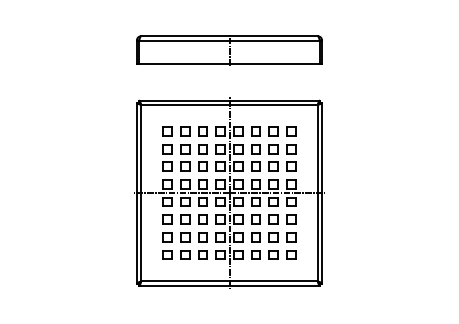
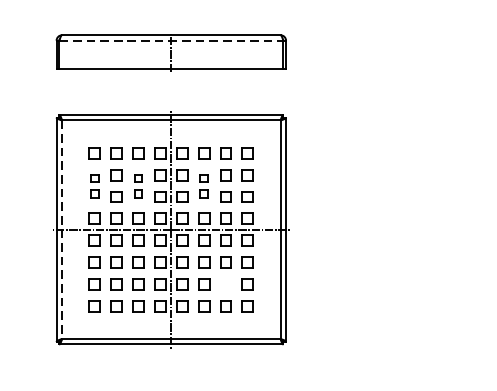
line: (229, 40) -> (171, 40), solid -> dashed
part: (167, 157) -> (94, 185), size x0.7
part: (202, 157) -> (137, 185), size x0.7
part: (255, 157) -> (203, 185), size x0.7
line: (141, 193) -> (62, 230), solid -> dashed
part: (273, 237) -> (225, 284), removed

